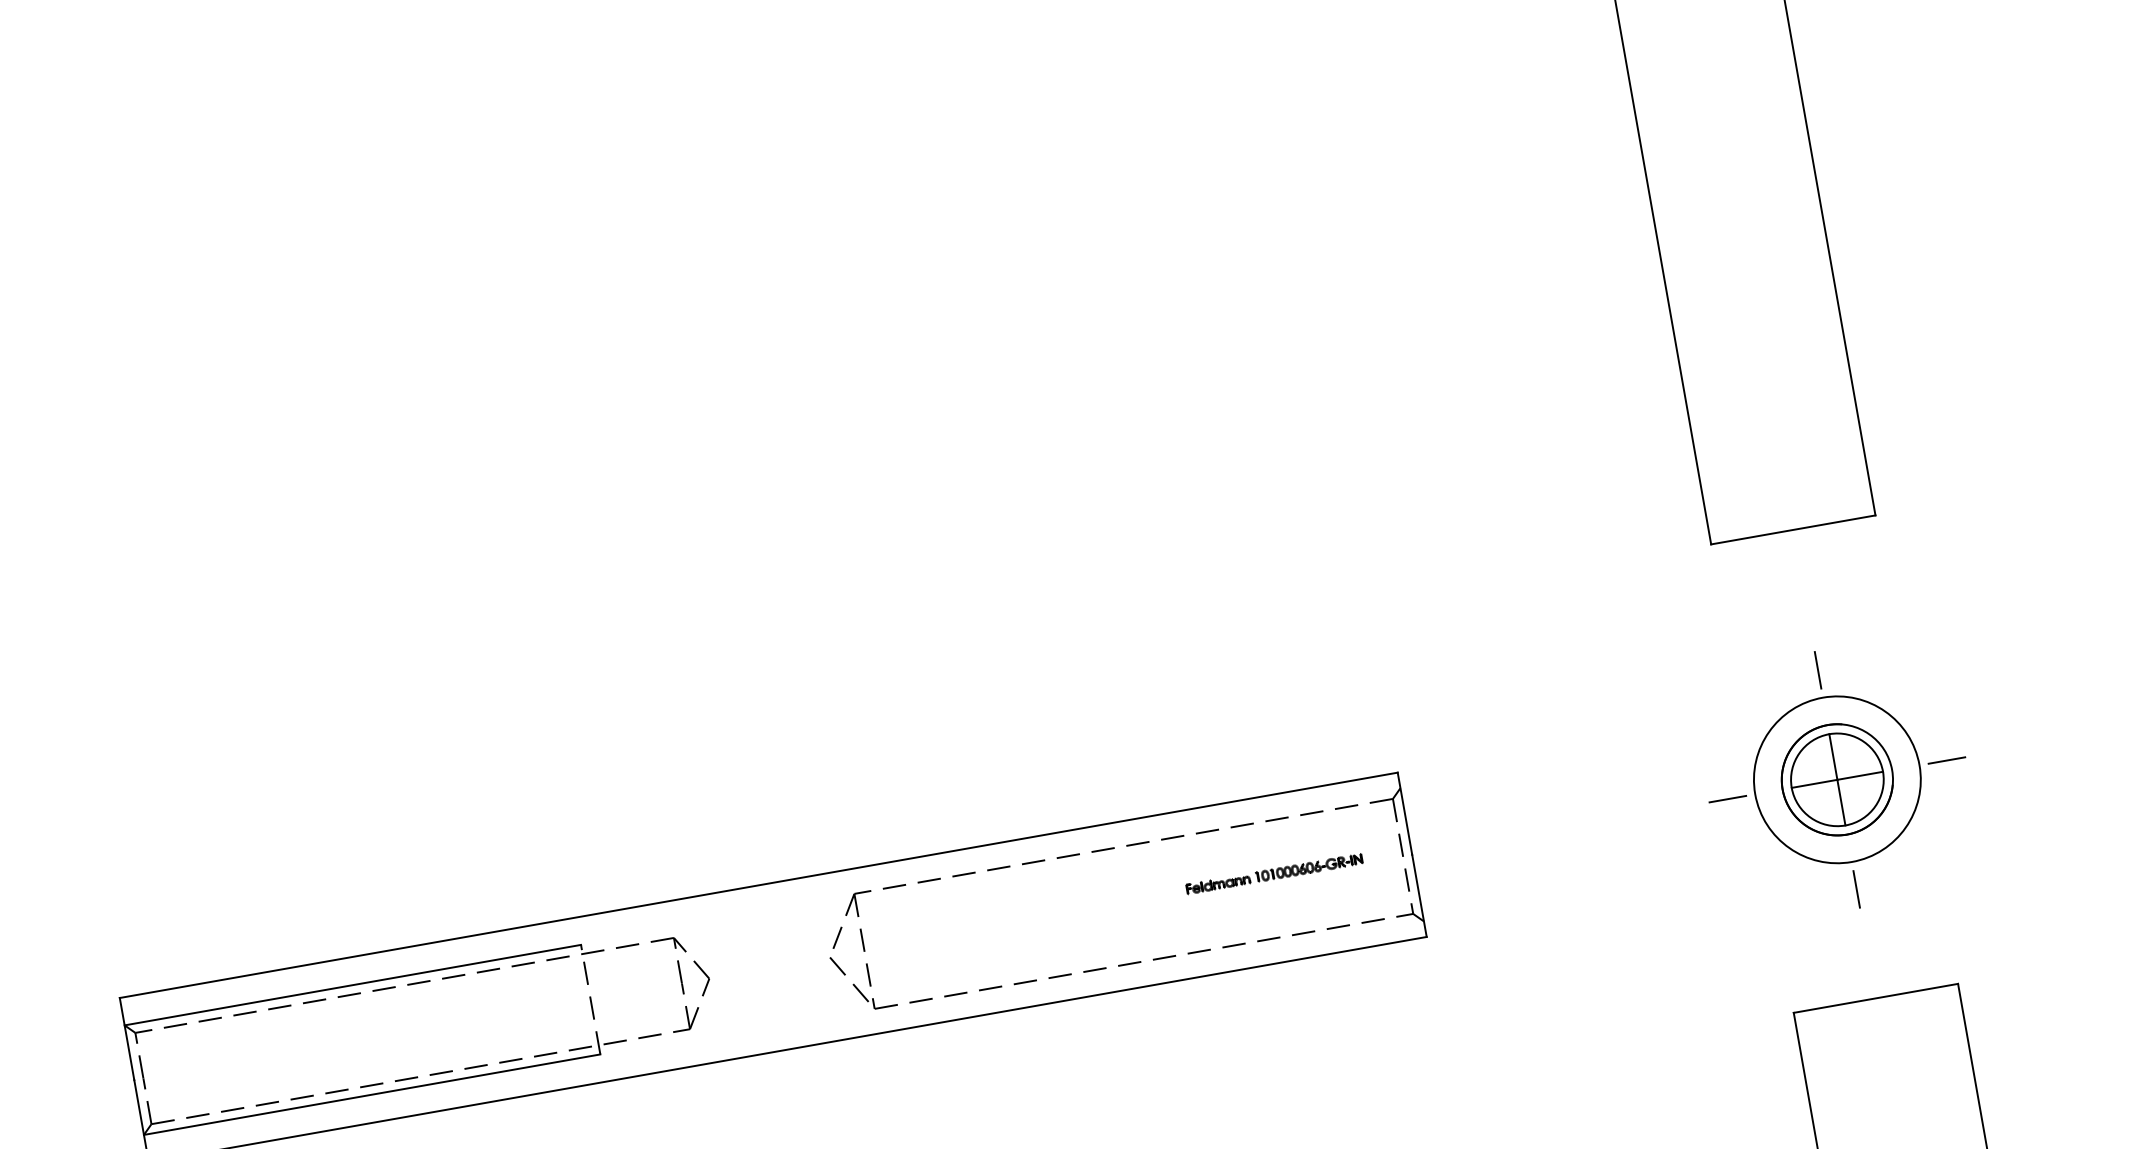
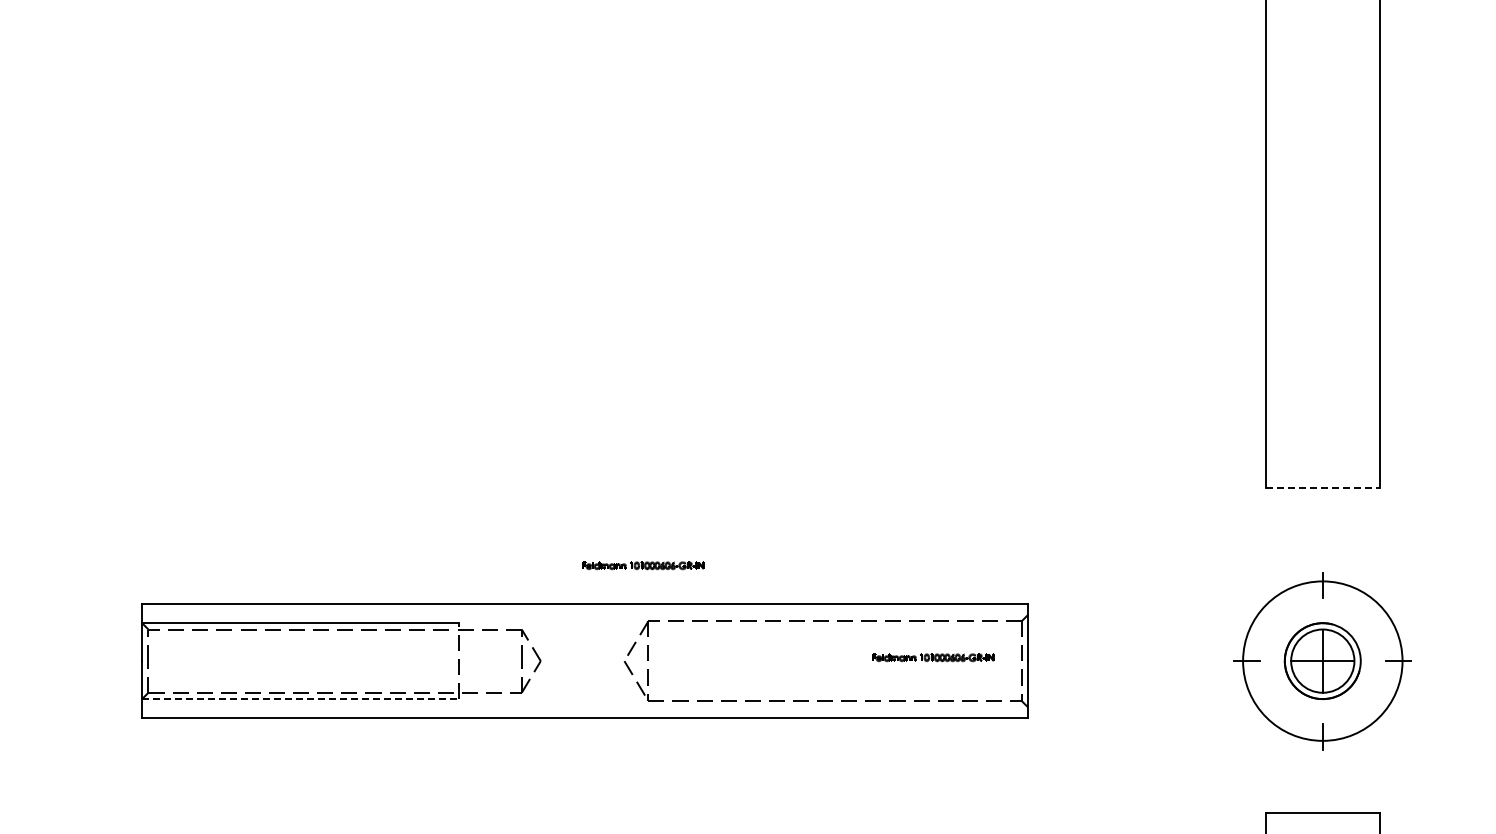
line: (1792, 529) -> (1322, 487), solid -> dashed
circle: (1837, 780) -> (1322, 661), size x1.4
part: (833, 814) -> (643, 565), added
line: (372, 1095) -> (300, 699), solid -> dashed

